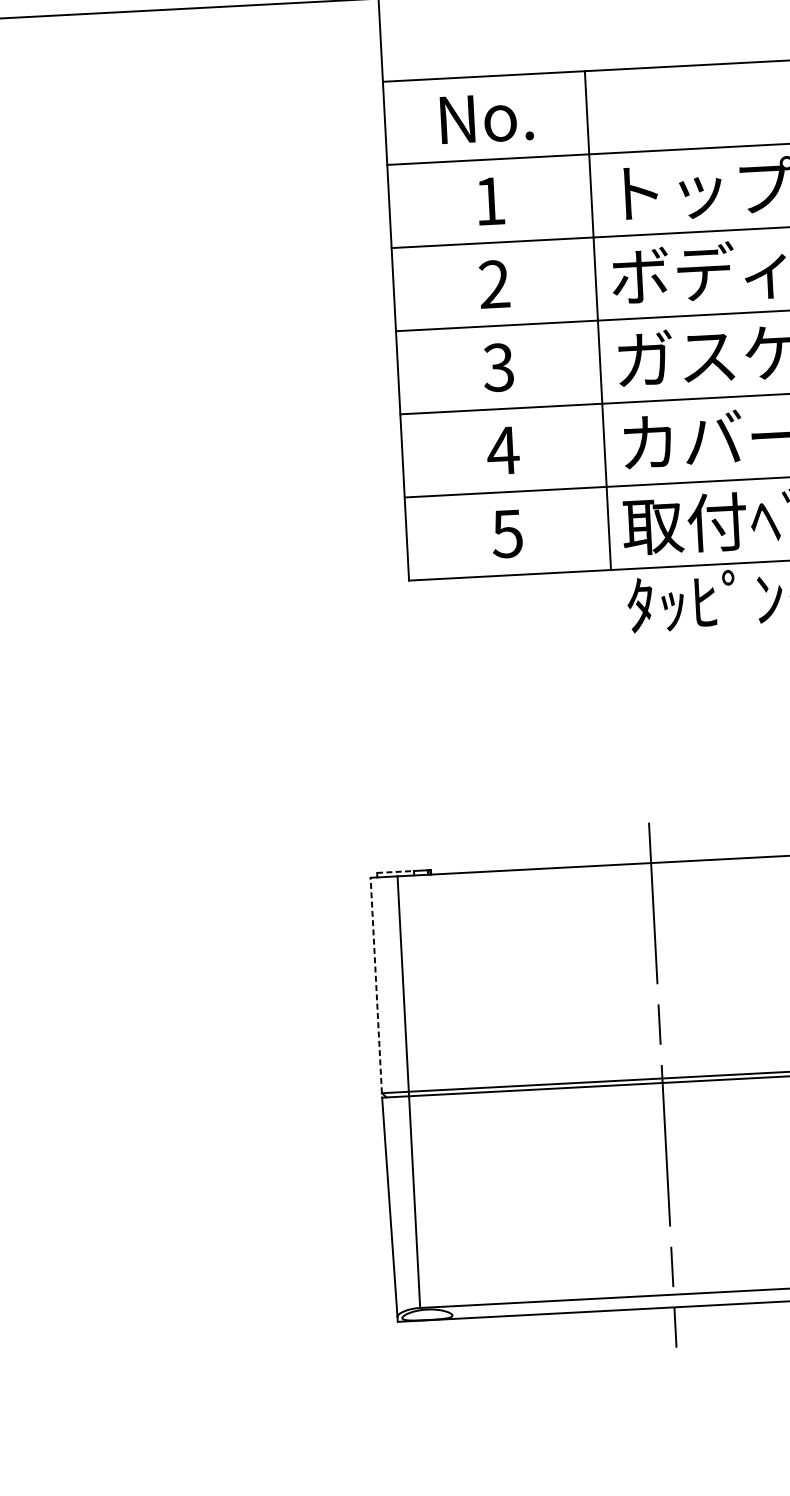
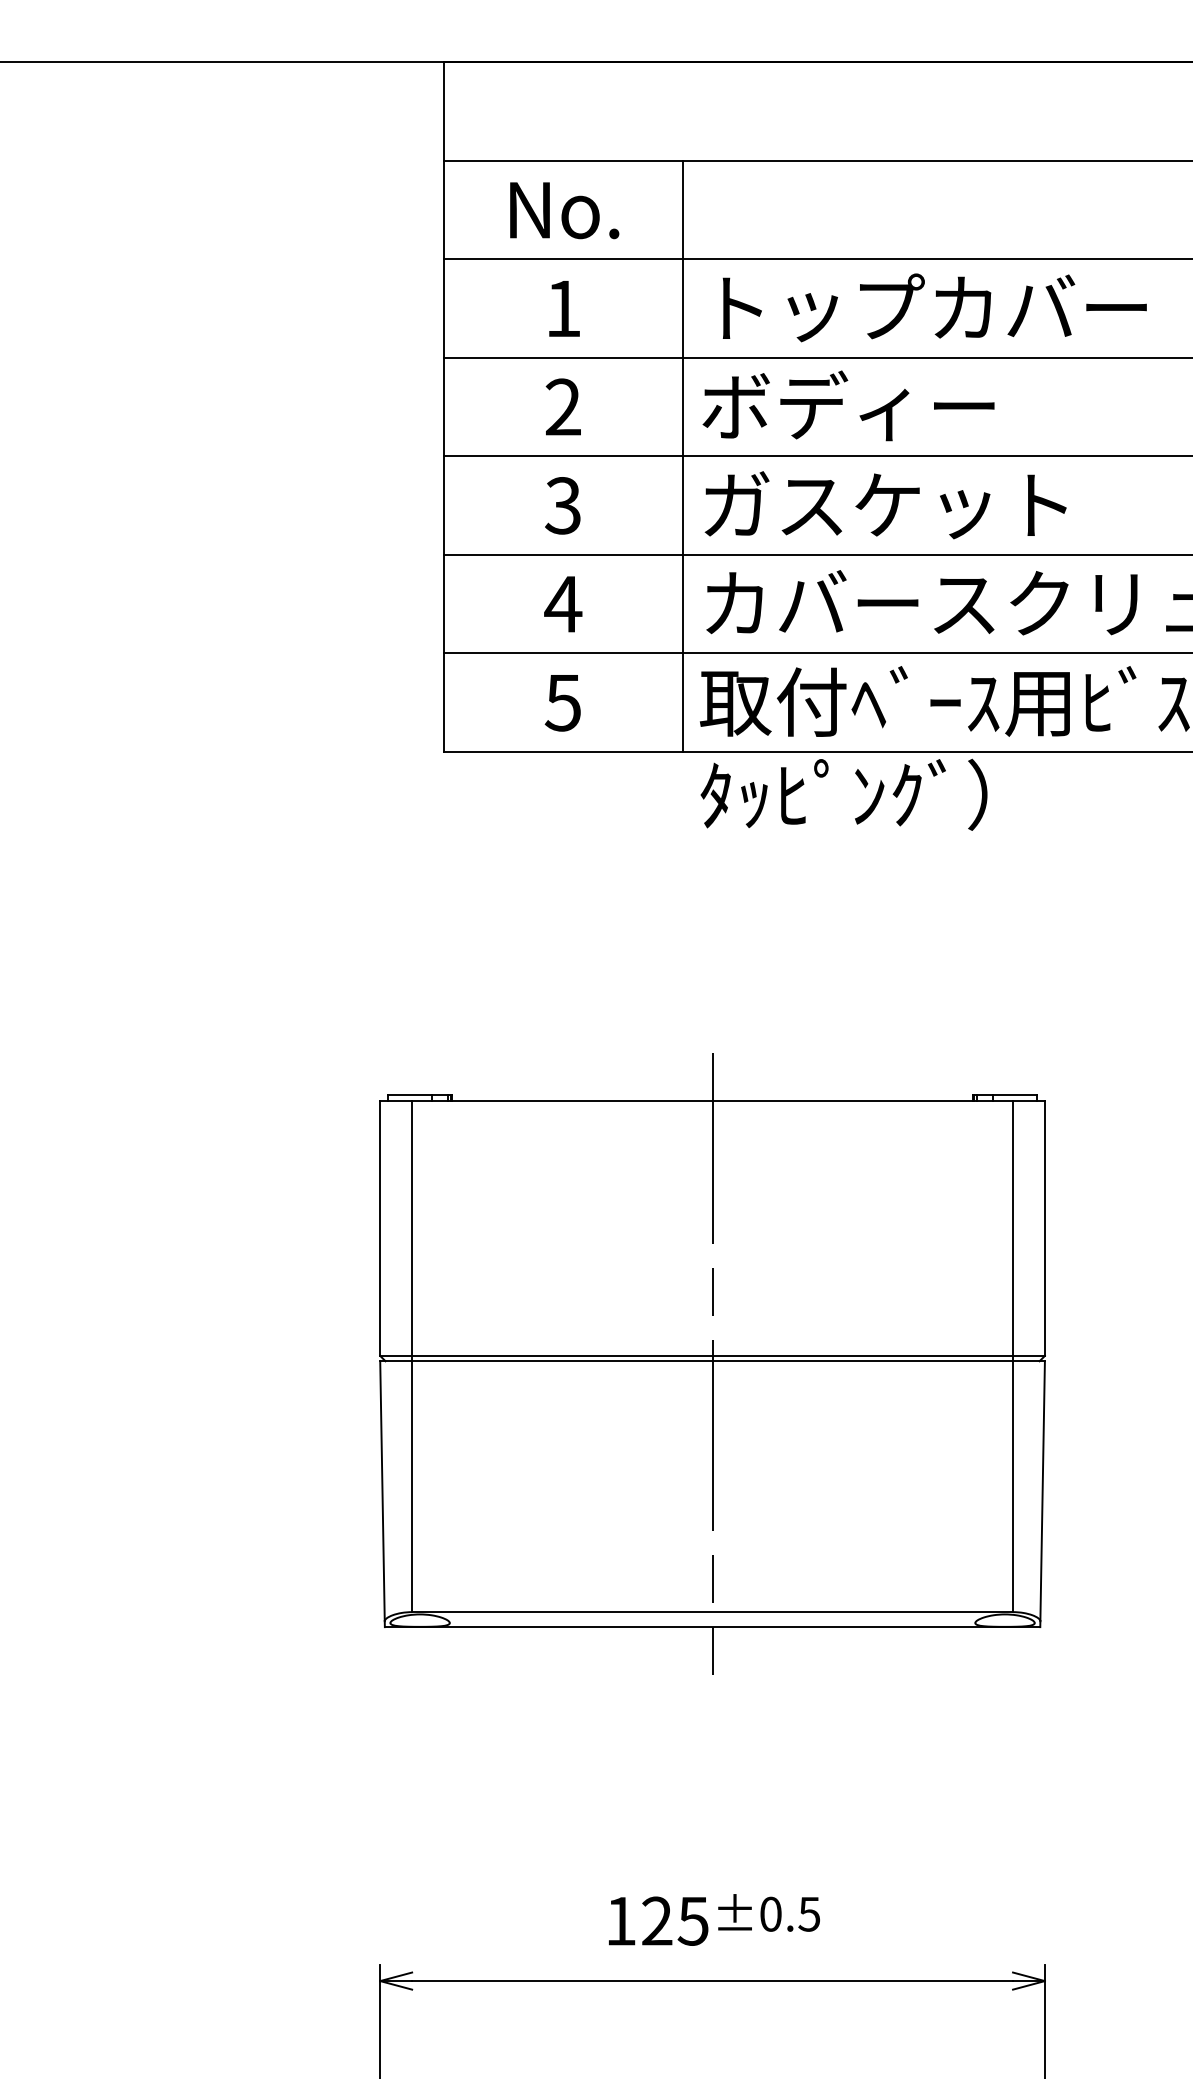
line: (395, 872) -> (410, 1095), dashed -> solid
line: (376, 985) -> (380, 1228), dashed -> solid

